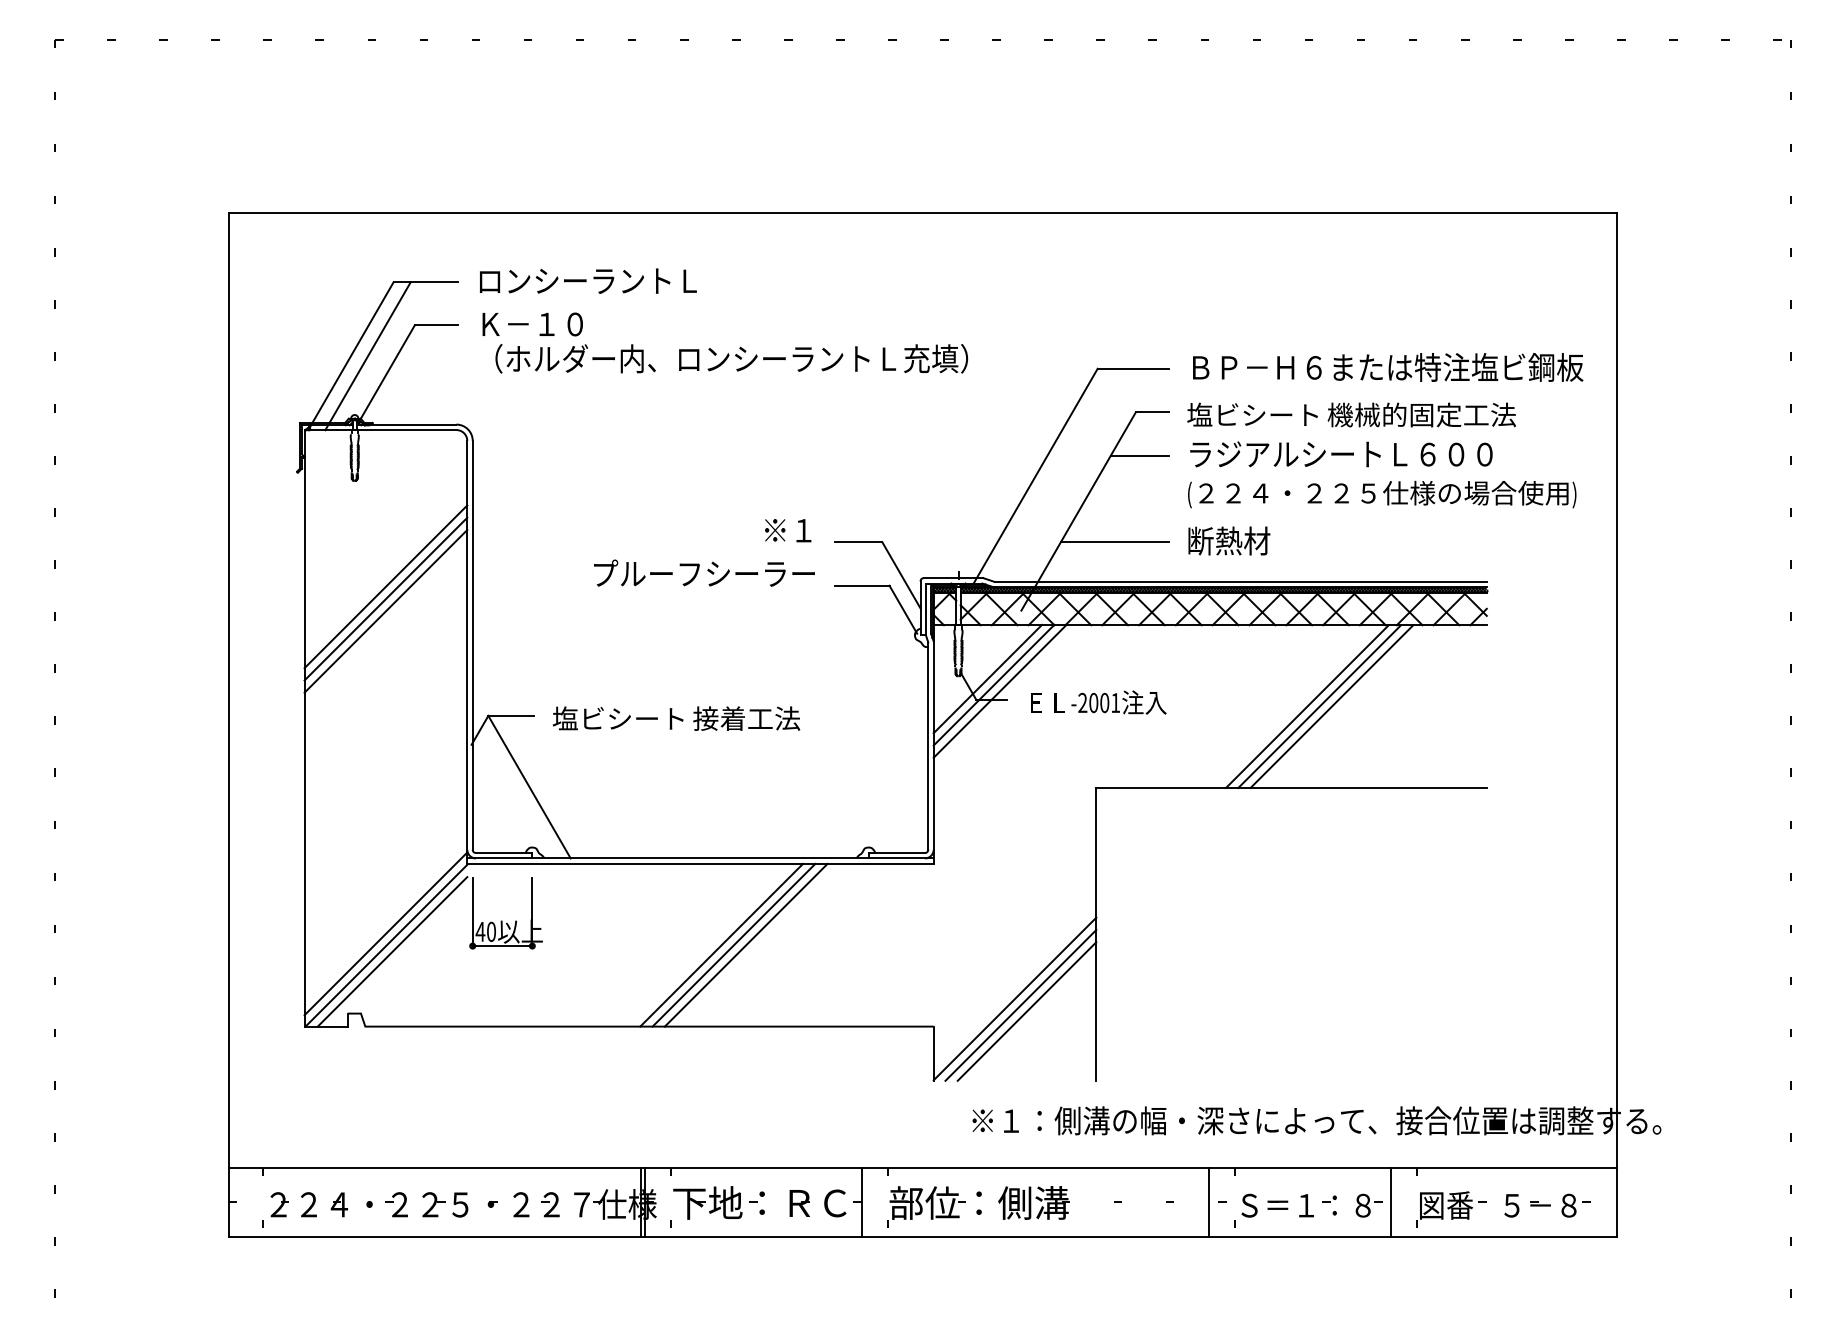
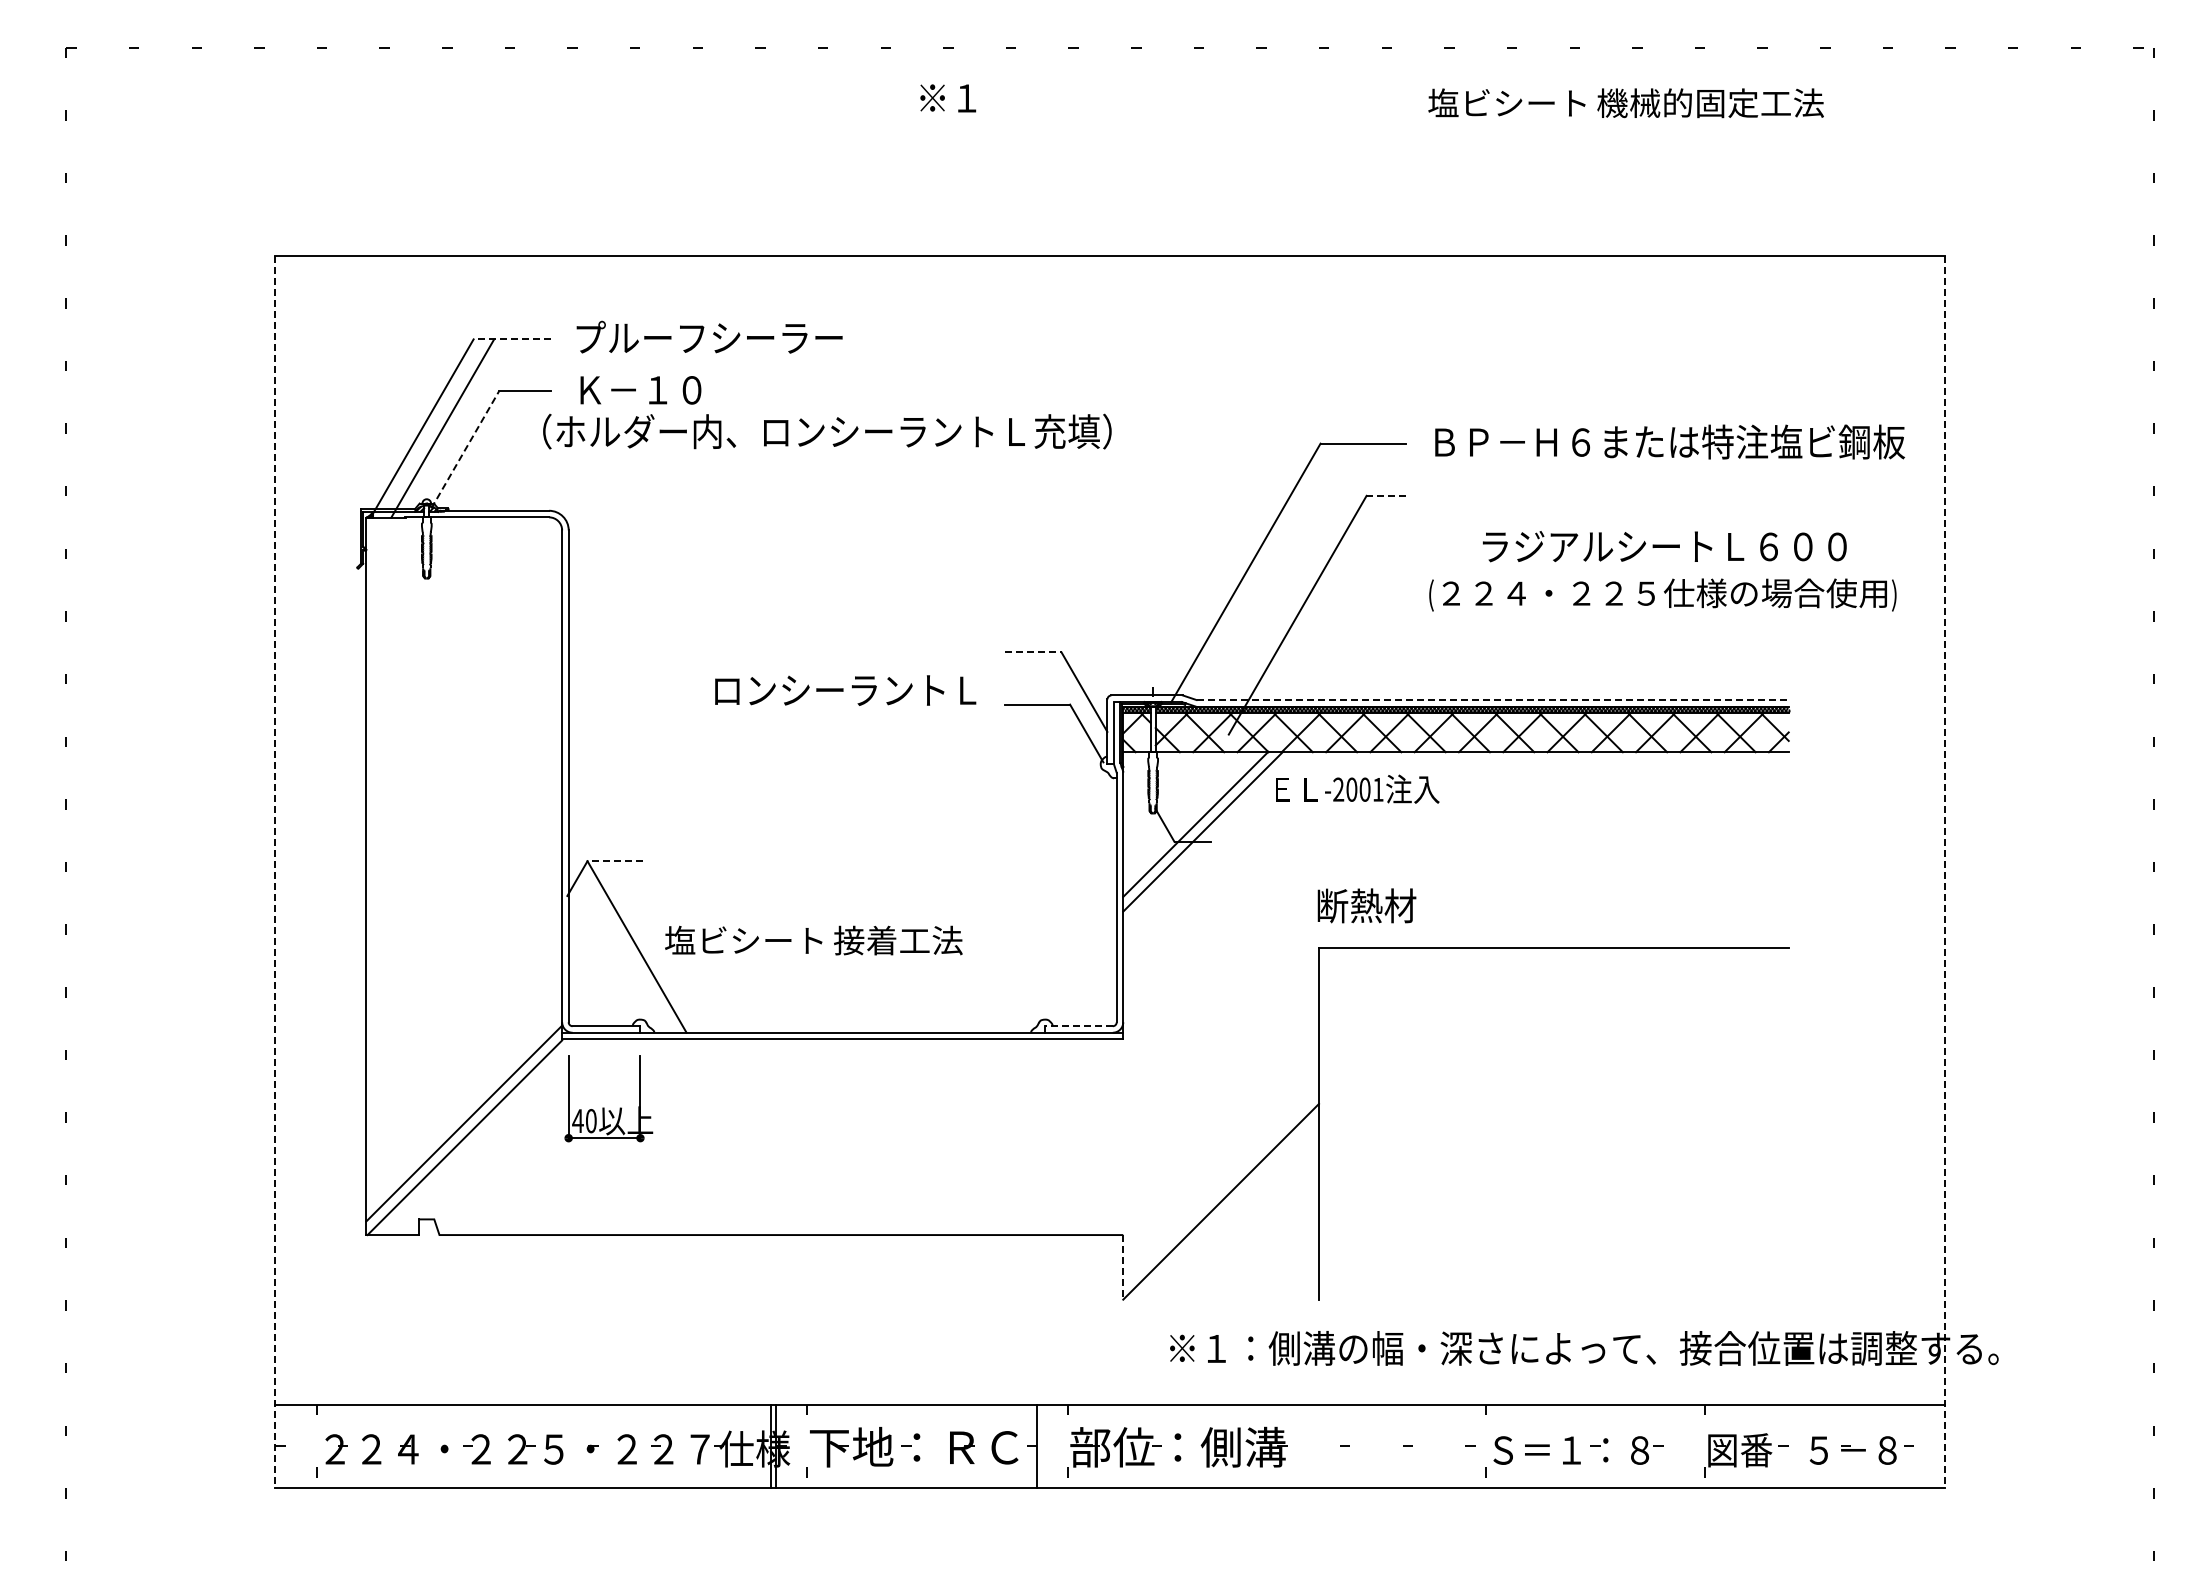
text: (589, 279) -> (709, 336), ロンシーラントＬ -> プルーフシーラー
line: (426, 282) -> (512, 339), solid -> dashed
text: (731, 358) -> (827, 431), moved
line: (386, 373) -> (465, 449), solid -> dashed
line: (1152, 411) -> (1386, 495), solid -> dashed
text: (1351, 415) -> (1625, 103), moved
text: (1341, 454) -> (1664, 546), moved
line: (1140, 455) -> (1371, 548), removed
text: (788, 530) -> (948, 98), moved
text: (1228, 540) -> (1366, 905), moved
line: (859, 542) -> (1033, 652), solid -> dashed
line: (1115, 542) -> (1341, 652), removed
text: (704, 573) -> (847, 689), プルーフシーラー -> ロンシーラントＬ
line: (1241, 582) -> (1493, 700), solid -> dashed
line: (386, 586) -> (464, 705), removed
line: (386, 598) -> (464, 720), removed
line: (386, 611) -> (464, 735), removed
line: (987, 678) -> (1188, 816), removed
text: (1098, 701) -> (1357, 788), moved
line: (1307, 706) -> (1572, 849), removed
line: (1319, 706) -> (1587, 849), removed
line: (1332, 706) -> (1602, 849), removed
line: (511, 716) -> (615, 861), solid -> dashed
text: (676, 718) -> (813, 940), moved
line: (229, 725) -> (275, 872), solid -> dashed
line: (1617, 725) -> (1945, 872), solid -> dashed
line: (896, 853) -> (1078, 1026), solid -> dashed
line: (721, 945) -> (868, 1137), removed
line: (733, 945) -> (882, 1137), removed
line: (746, 945) -> (897, 1137), removed
line: (392, 952) -> (472, 1145), removed
line: (1021, 1005) -> (1228, 1209), removed
line: (1026, 1011) -> (1235, 1216), removed
line: (933, 1053) -> (1123, 1267), solid -> dashed
line: (1209, 1202) -> (1454, 1446), removed
line: (1391, 1202) -> (1673, 1446), removed

